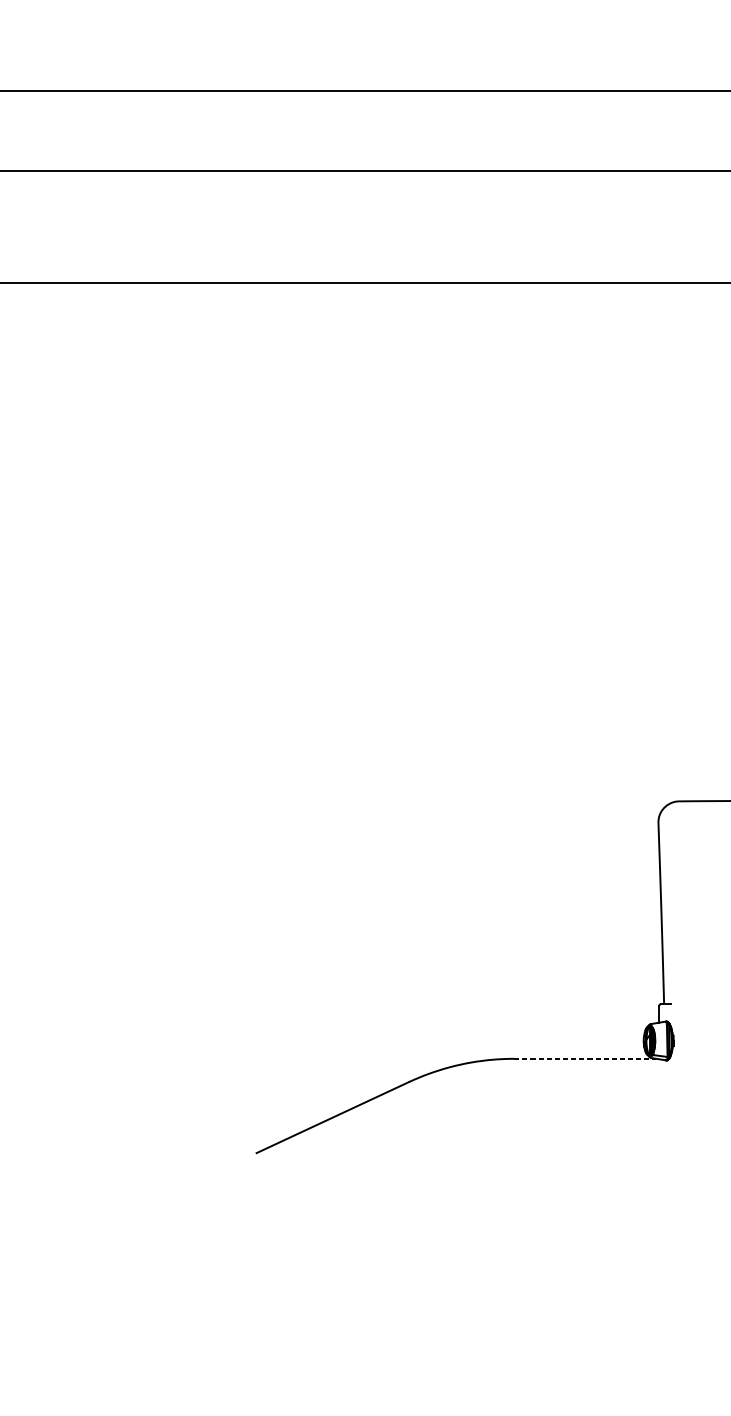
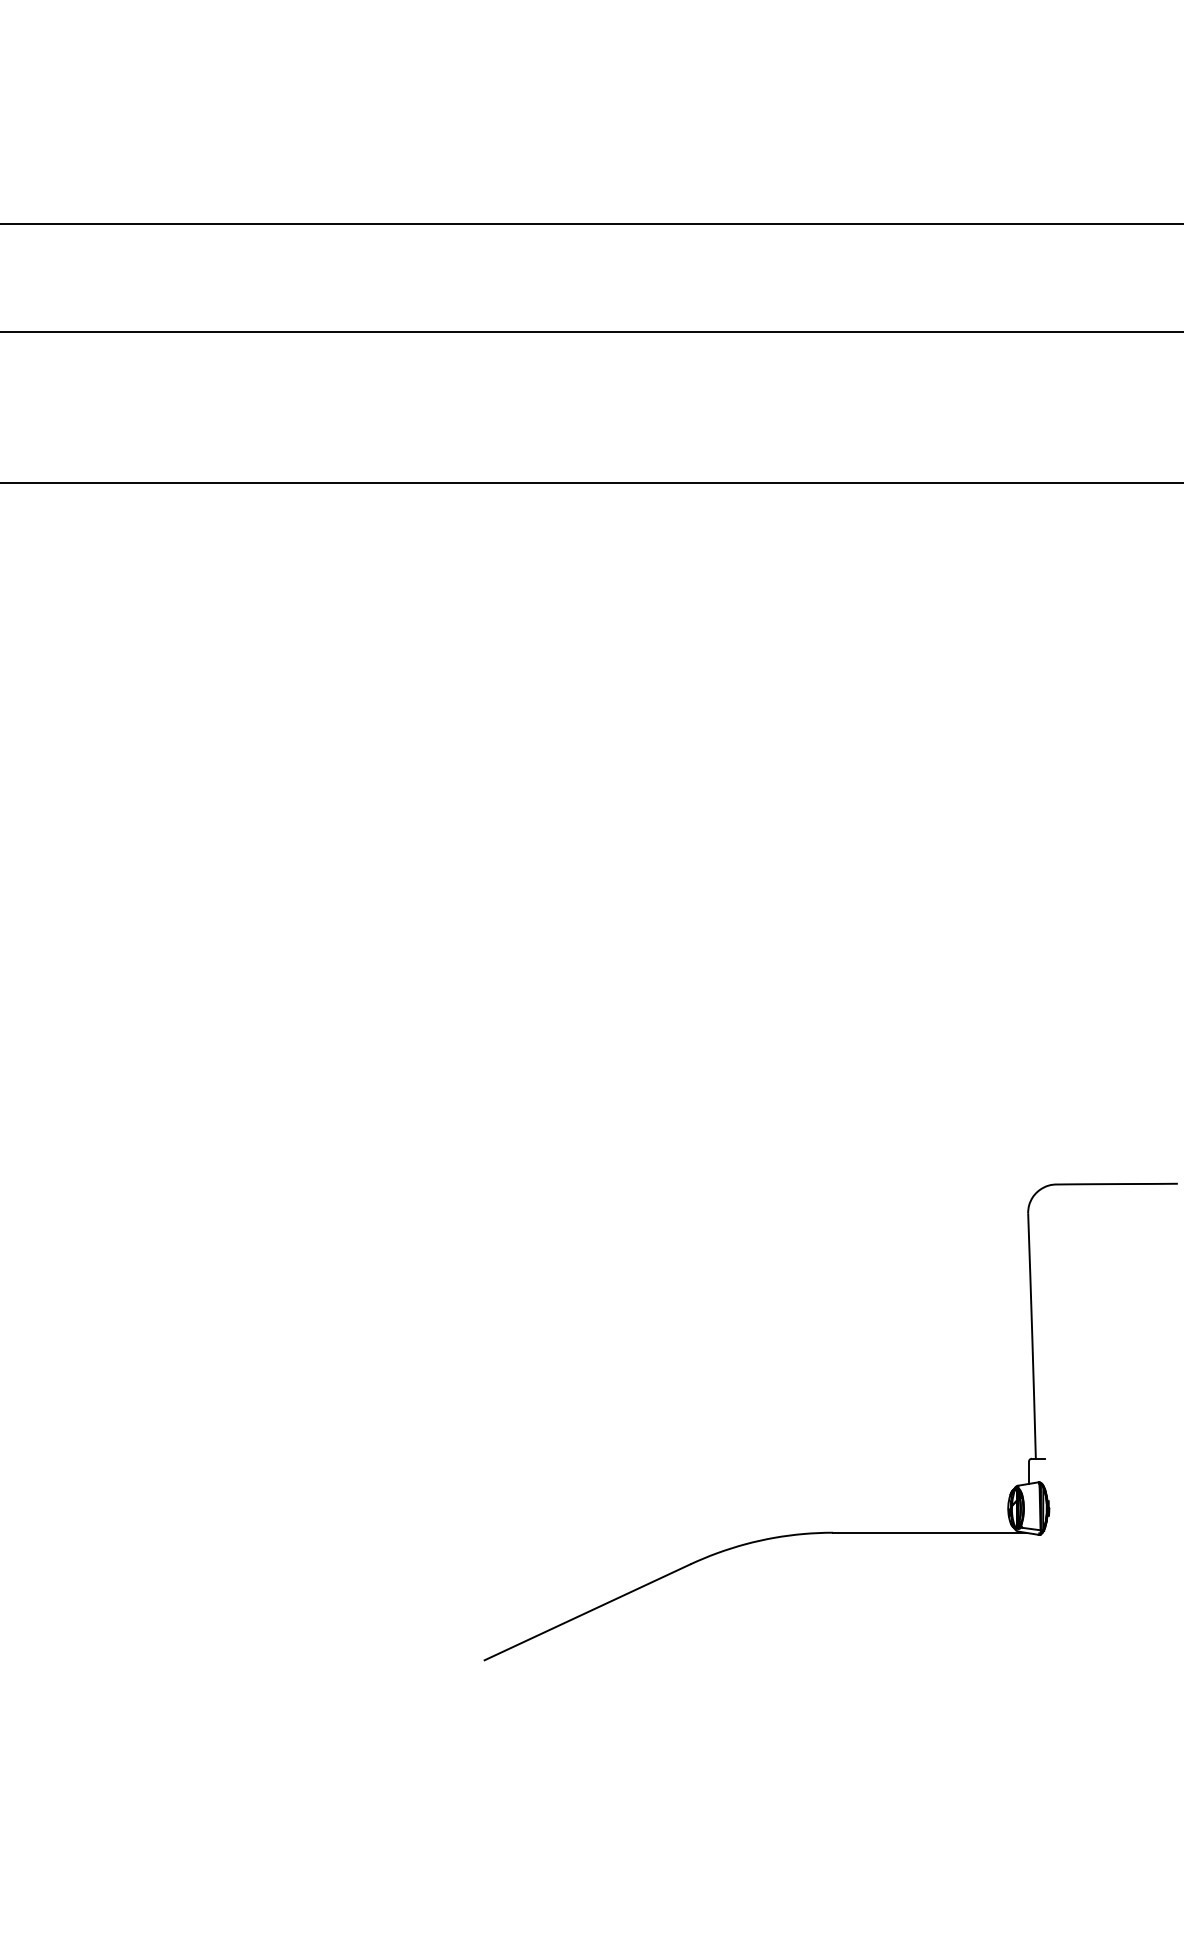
line: (585, 1058) -> (929, 1532), dashed -> solid

